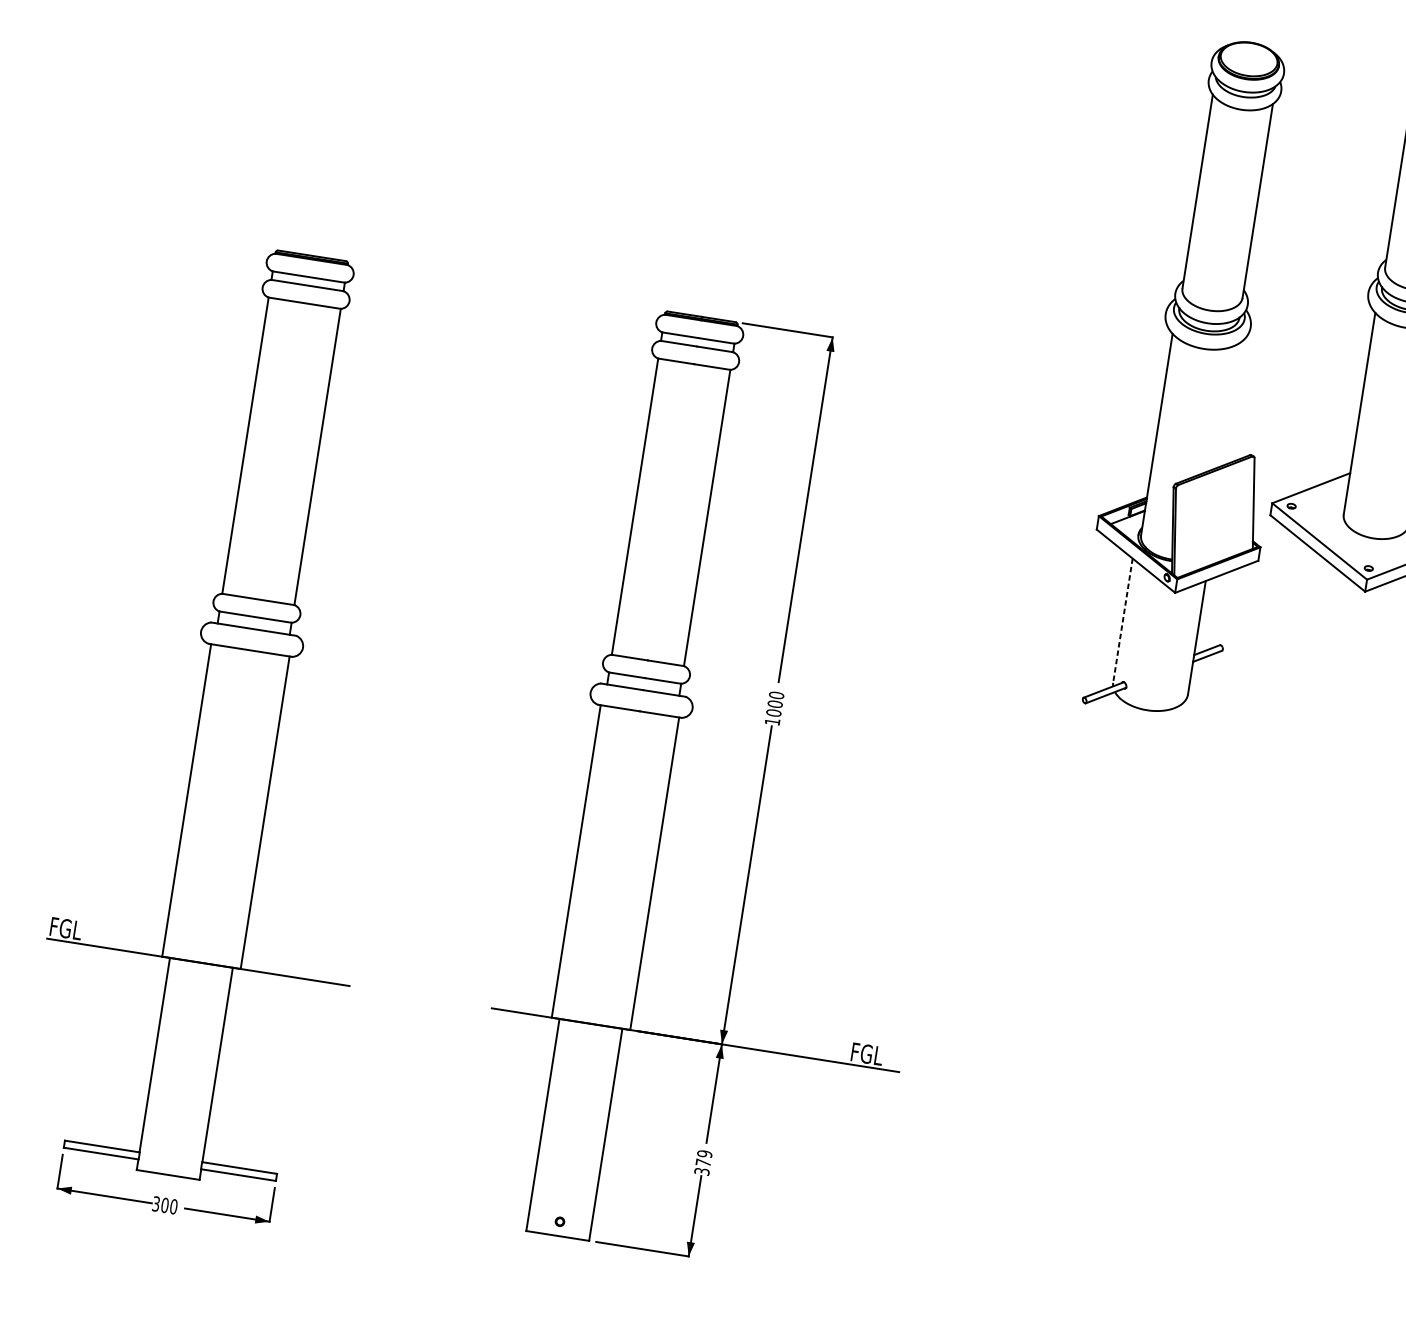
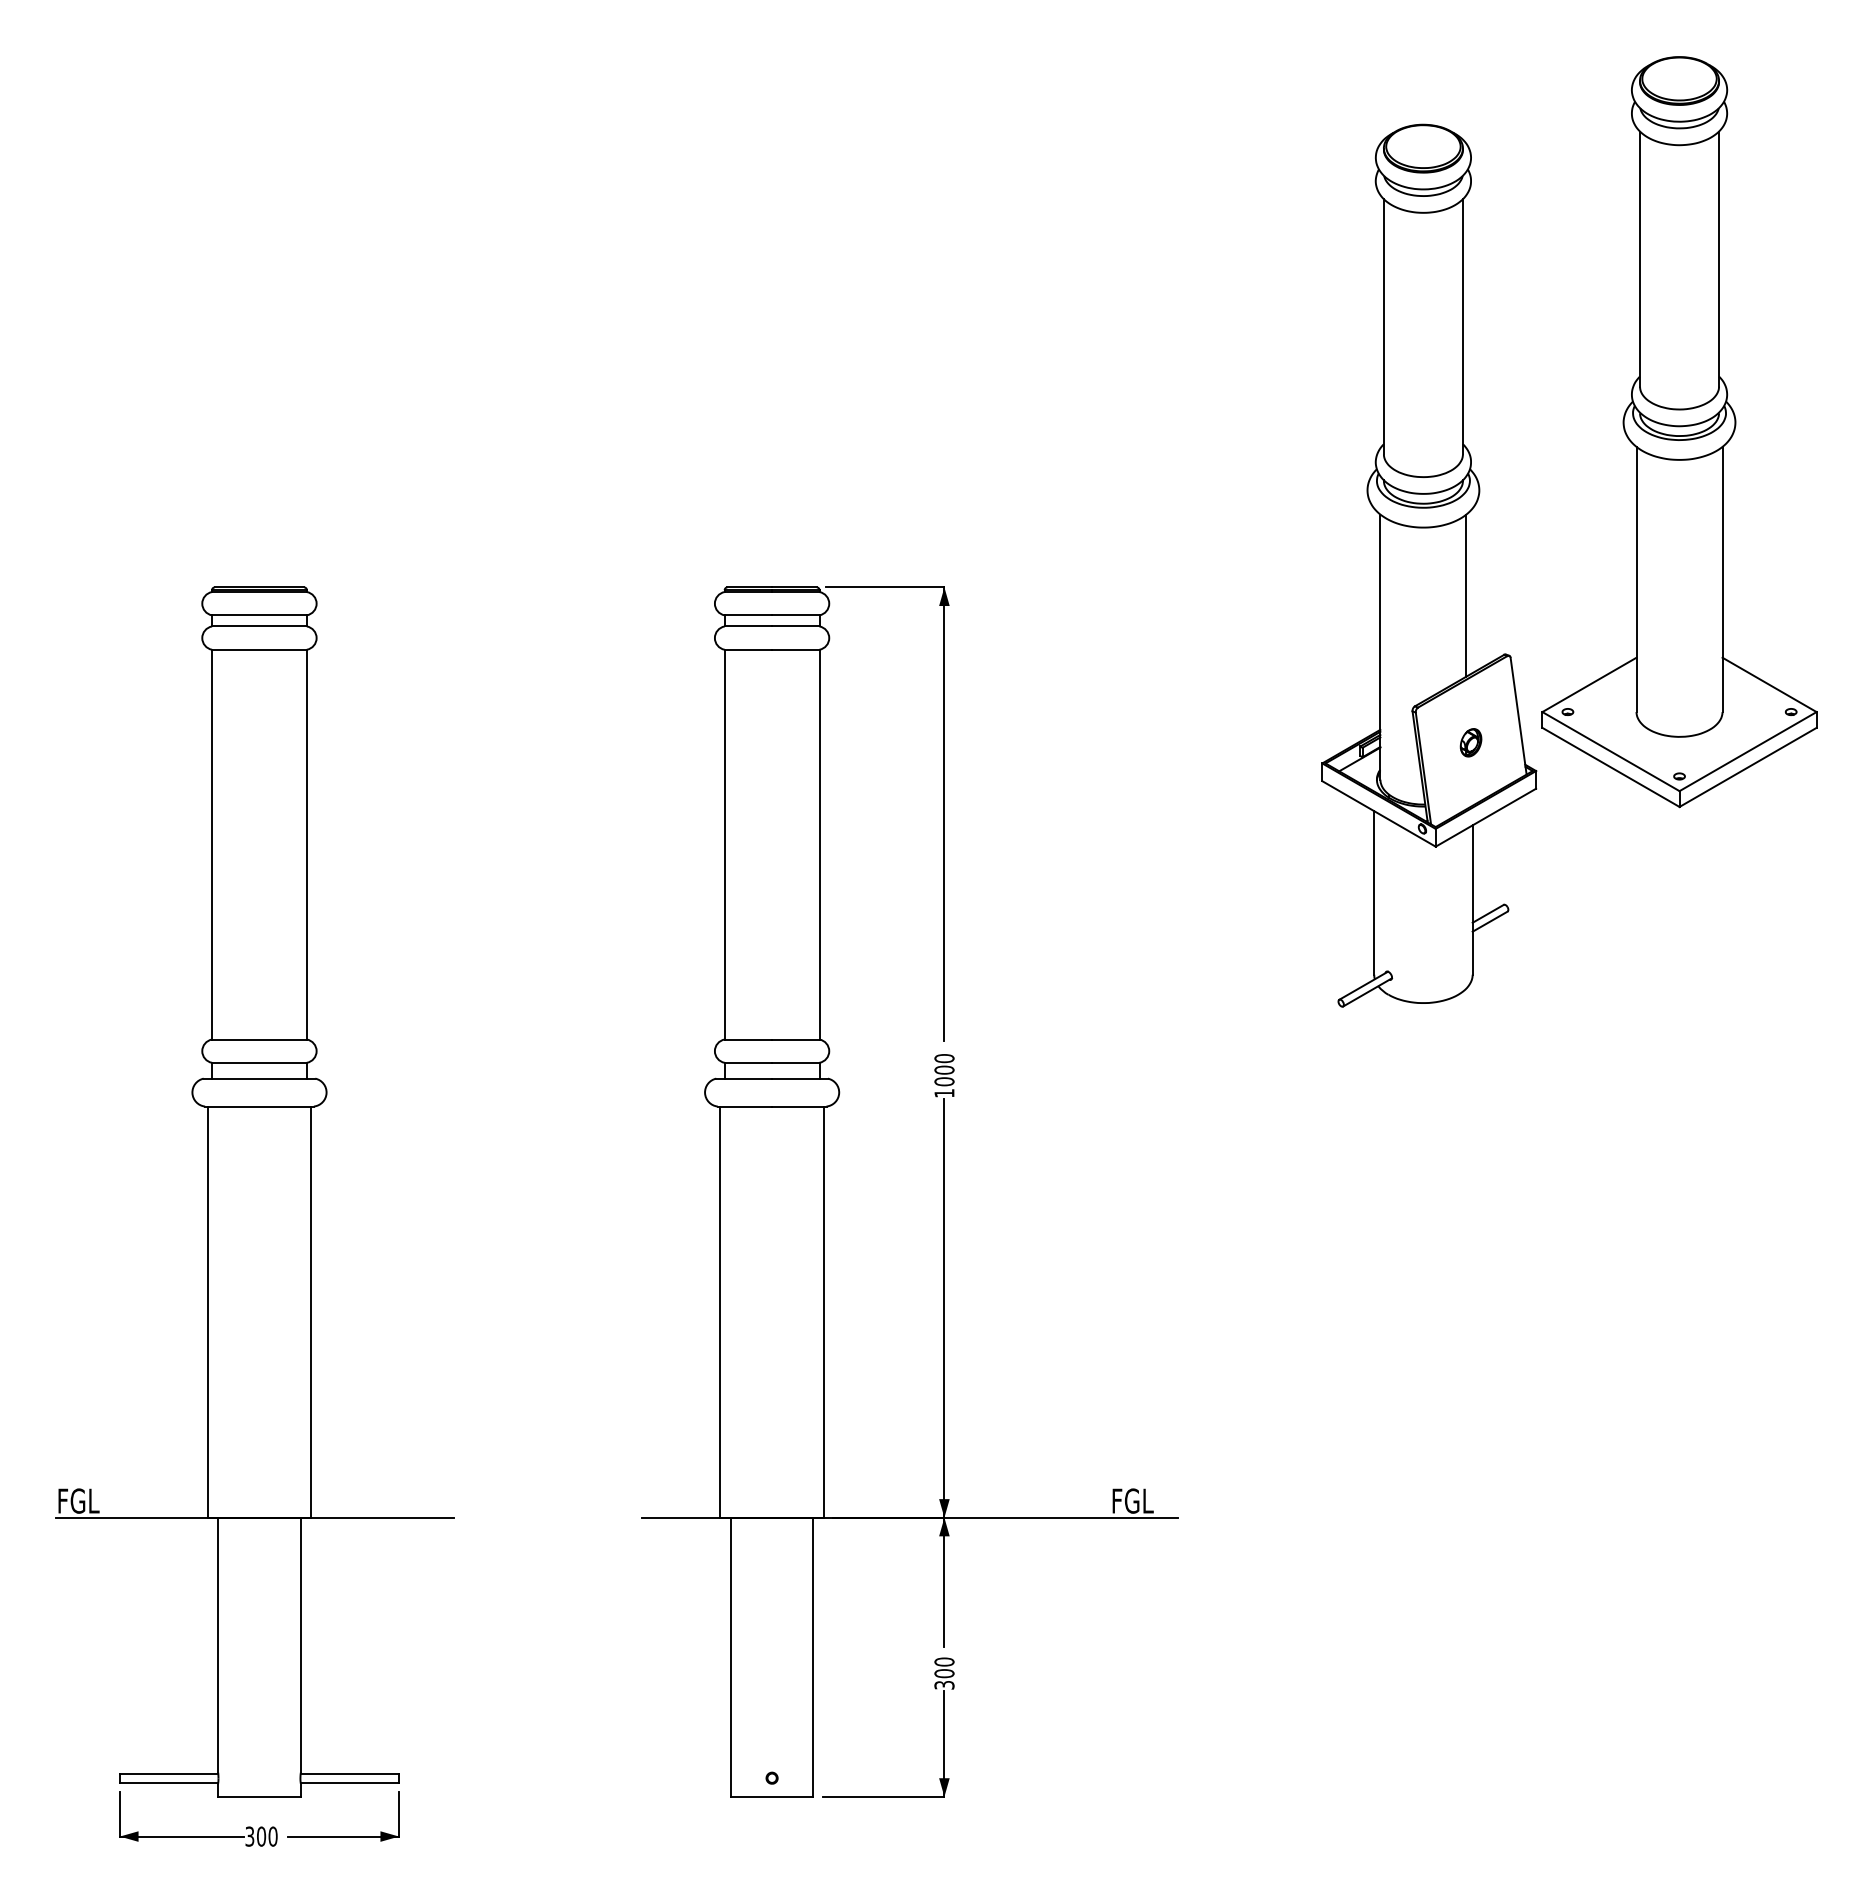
line: (1228, 405) -> (1466, 595), added
part: (1213, 517) -> (1470, 742), added
line: (1123, 620) -> (1374, 892), dashed -> solid
text: (704, 1158) -> (944, 1667), 379 -> 300

